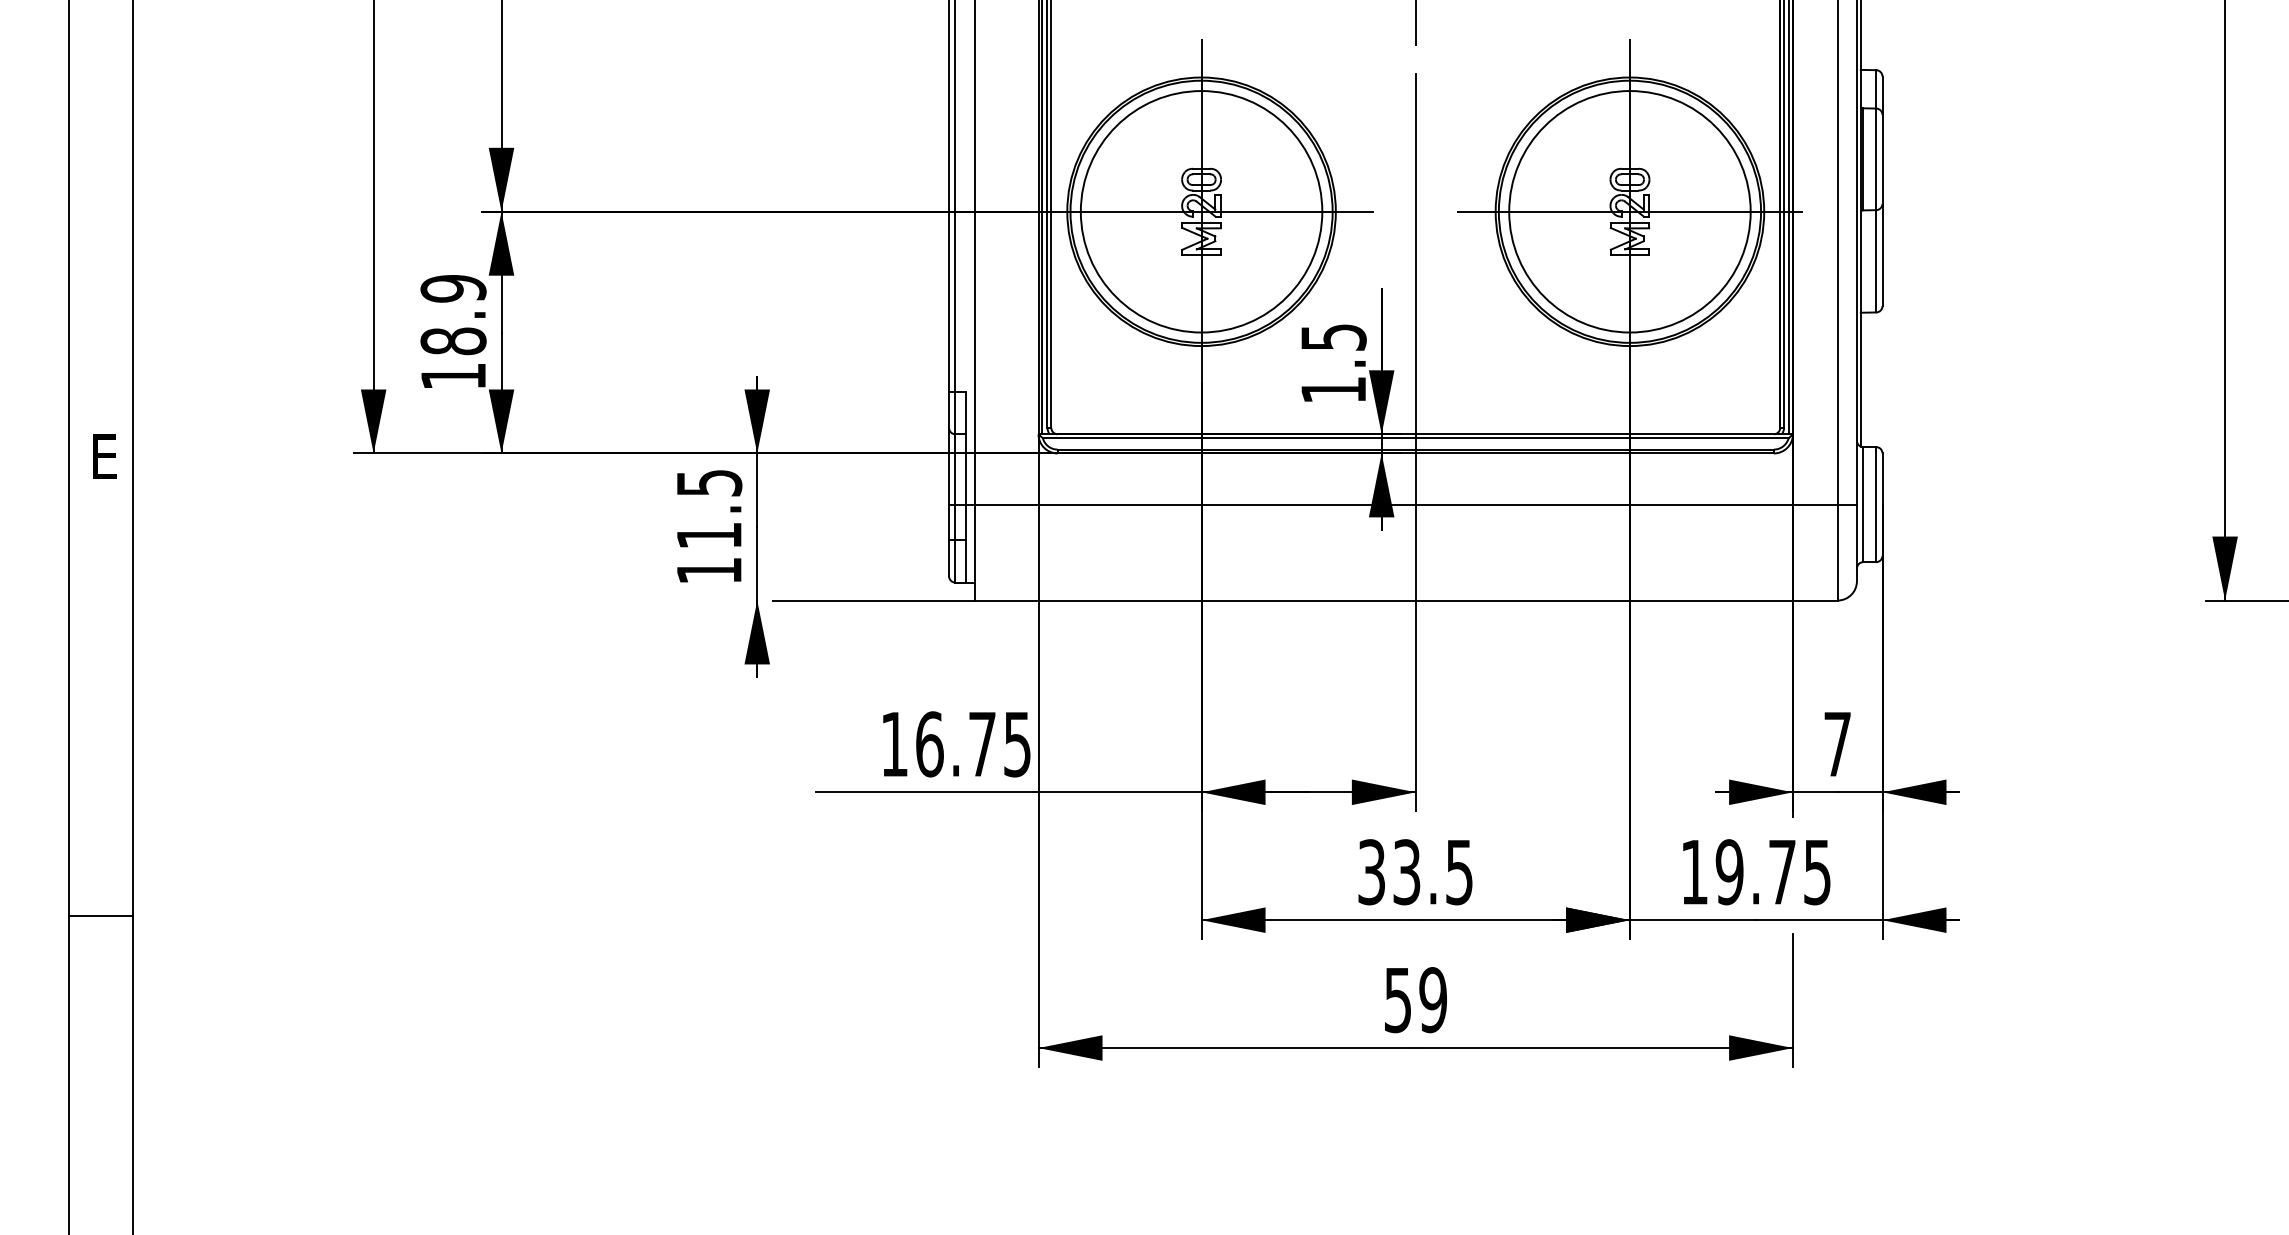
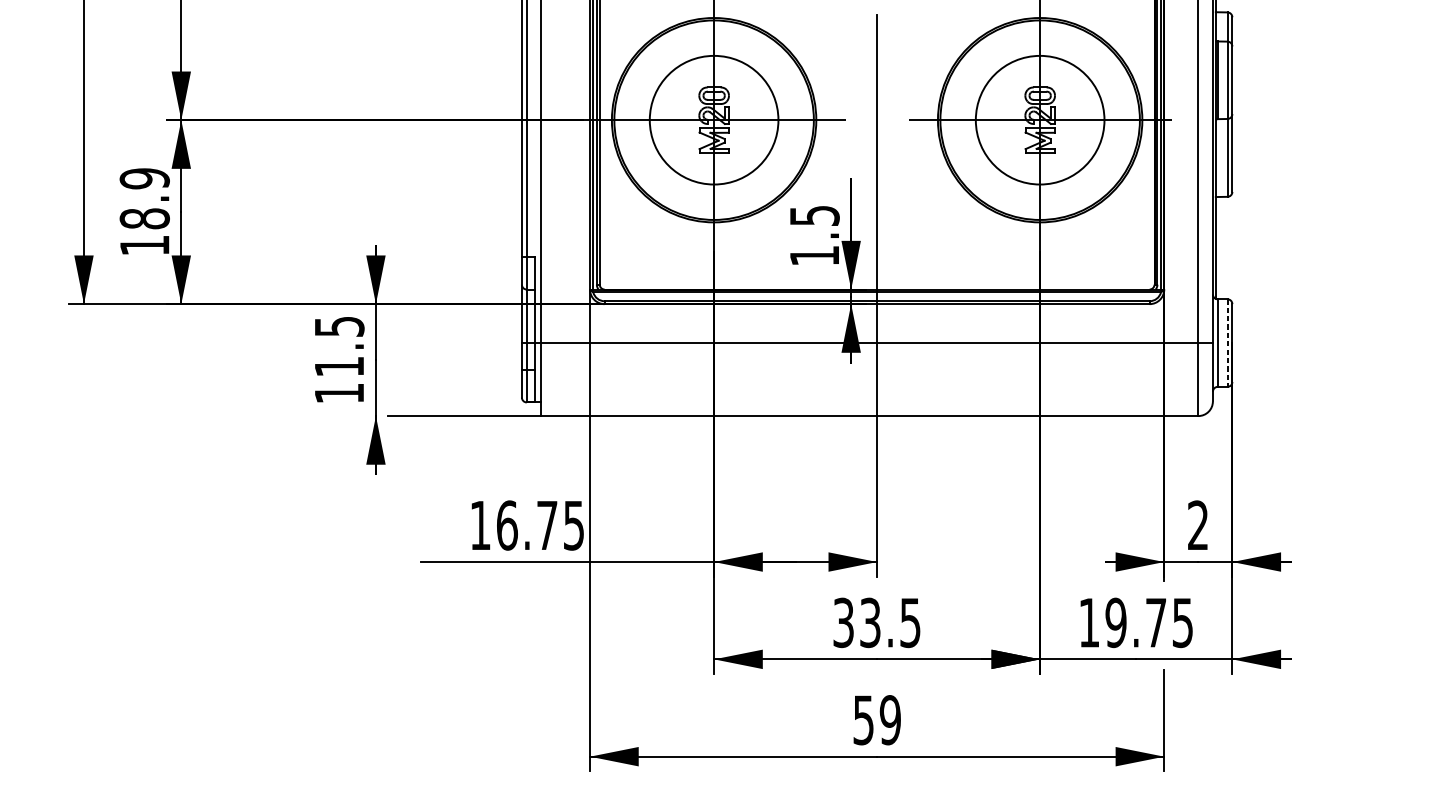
circle: (1201, 211) -> (714, 119), size x0.7
circle: (1629, 211) -> (1039, 119), size x0.7
line: (1876, 504) -> (1227, 342), solid -> dashed
text: (1837, 743) -> (1198, 524), 7 -> 2

